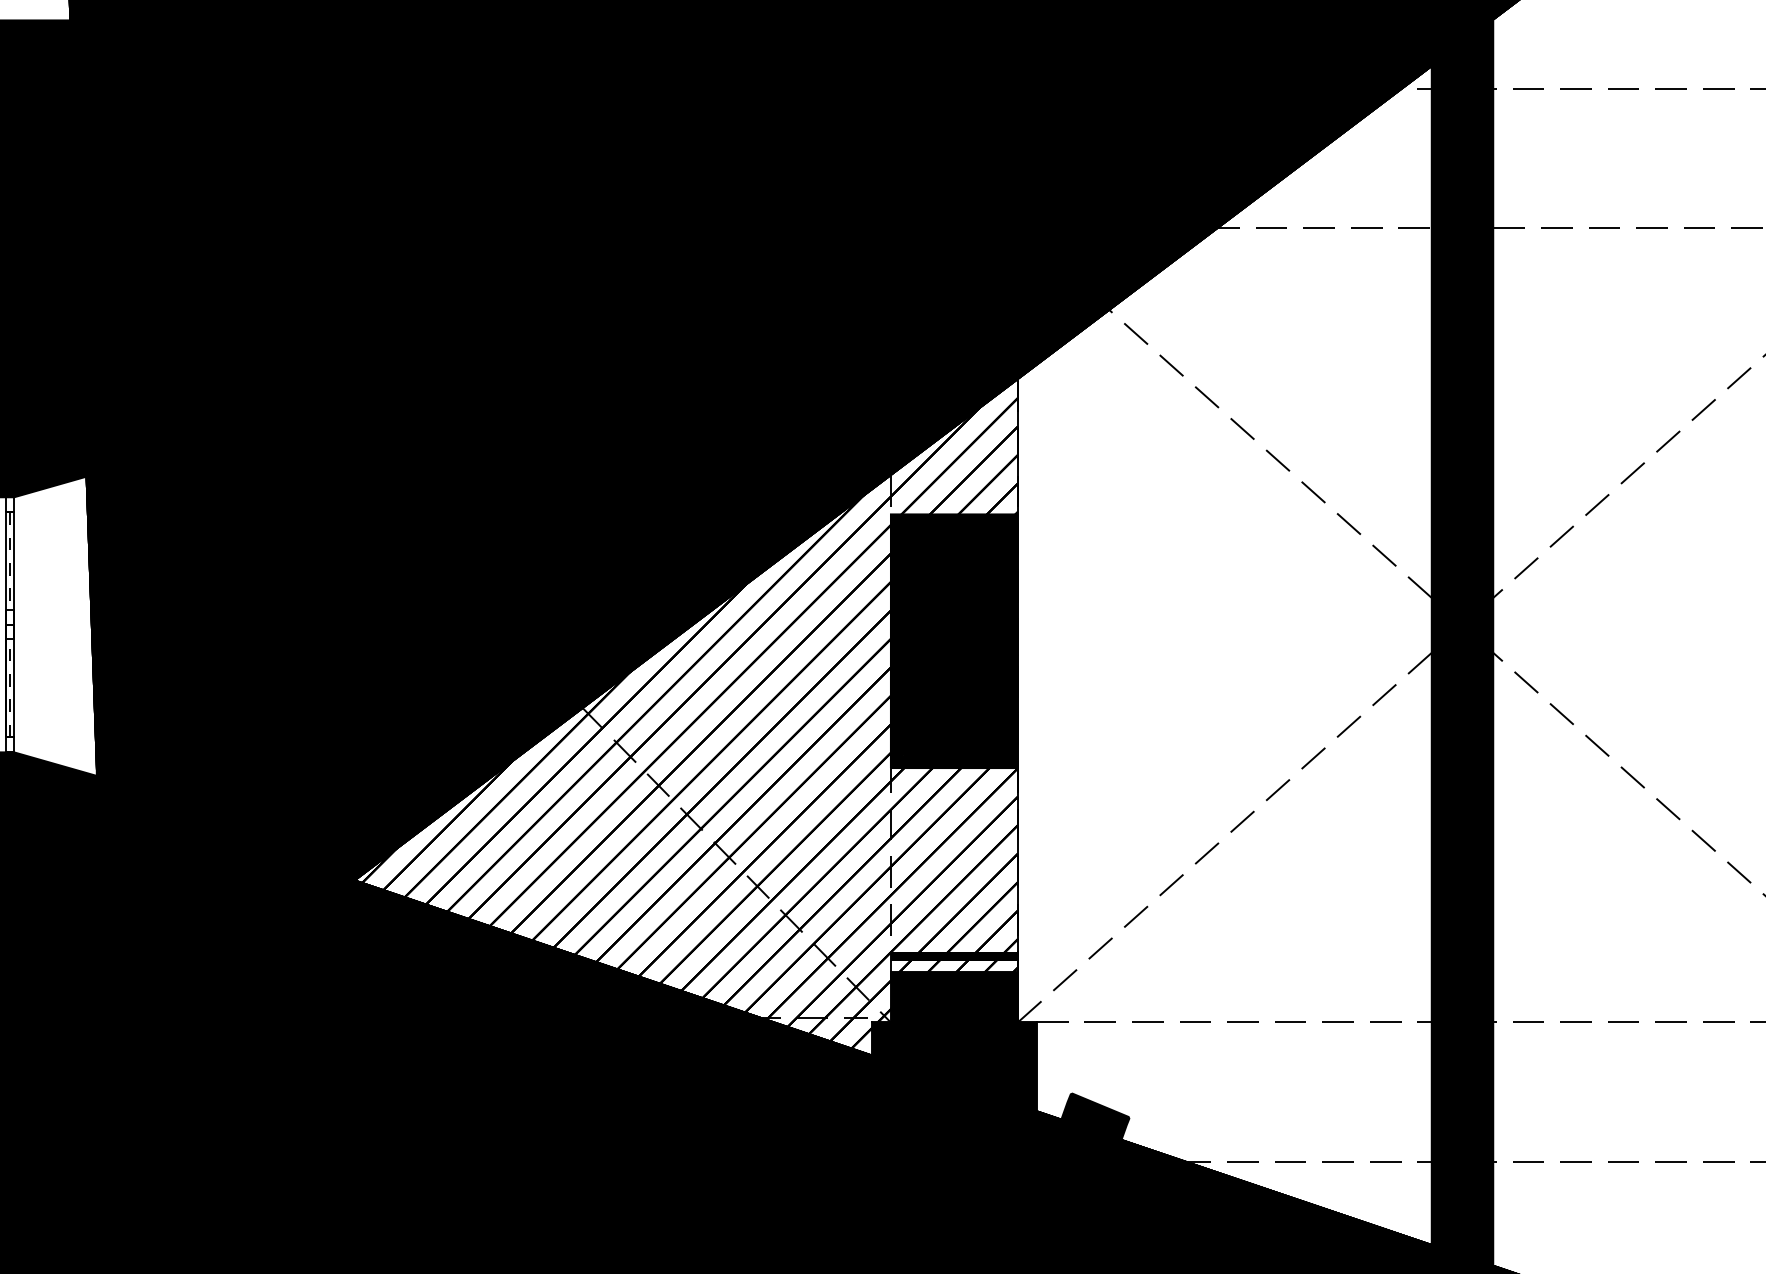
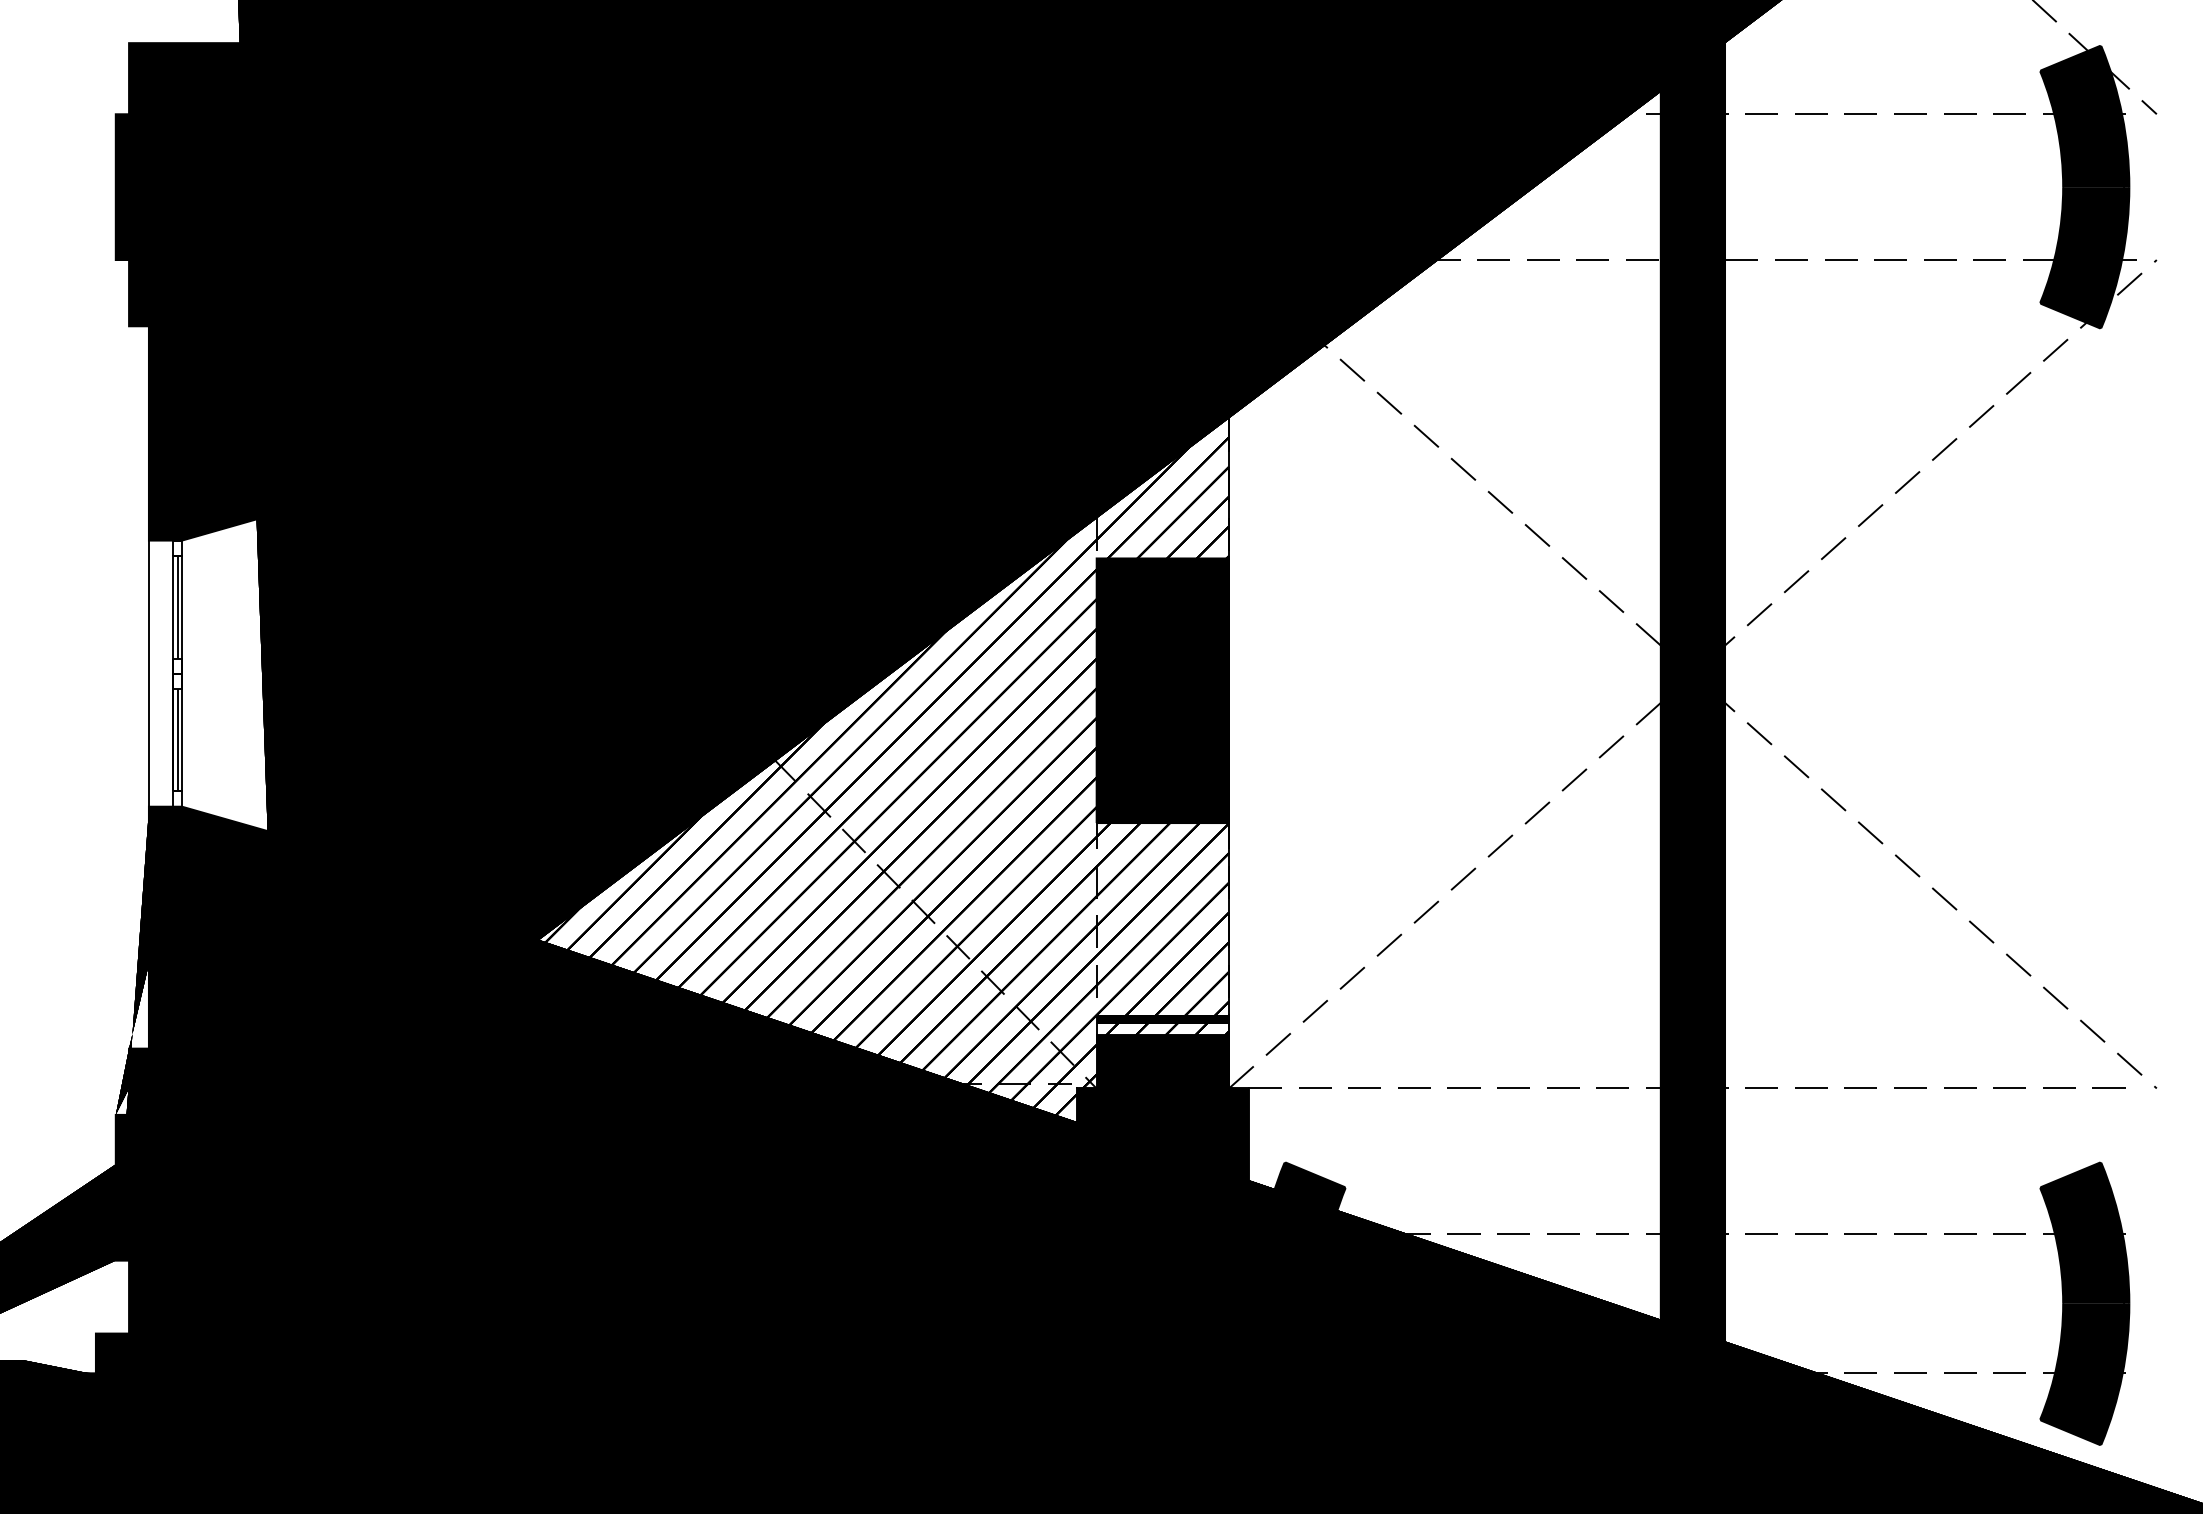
line: (9, 561) -> (177, 607), dashed -> solid
line: (9, 687) -> (177, 739), dashed -> solid

